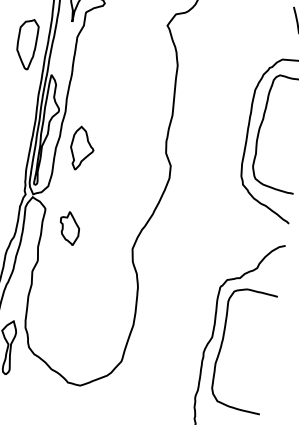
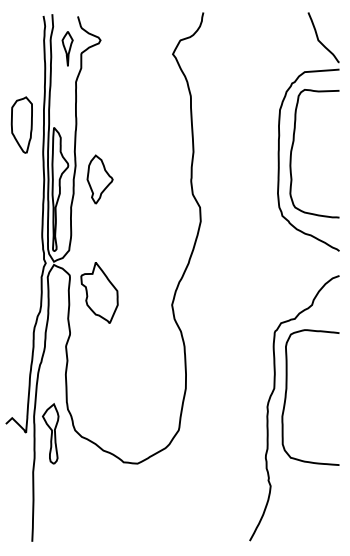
part: (26, 43) -> (21, 124), moved
part: (81, 148) -> (99, 179), moved
part: (69, 227) -> (99, 292), size x1.67

